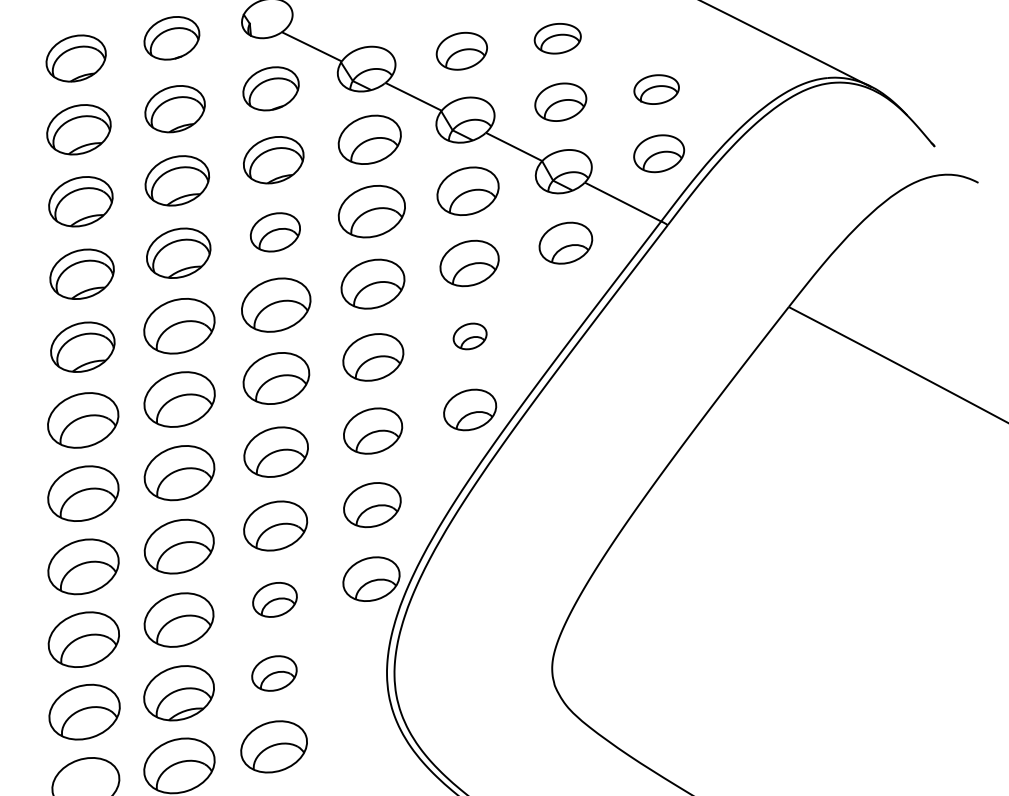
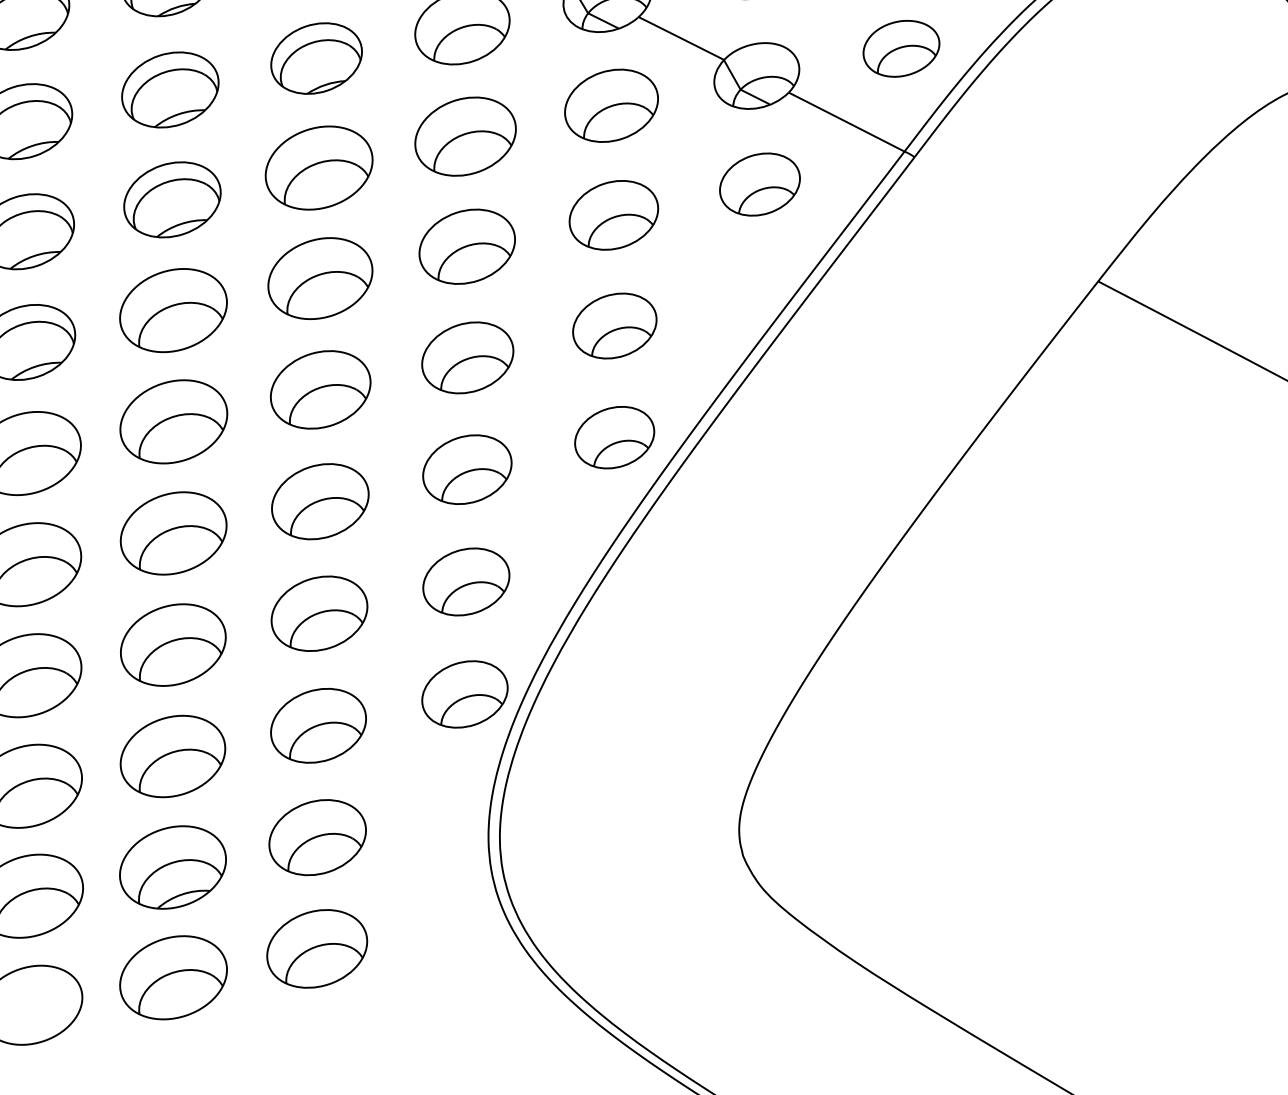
part: (275, 232) -> (319, 168), size x1.43
part: (469, 336) -> (613, 326), size x1.67
part: (274, 599) -> (317, 725), size x1.43
part: (274, 673) -> (317, 837), size x1.43

